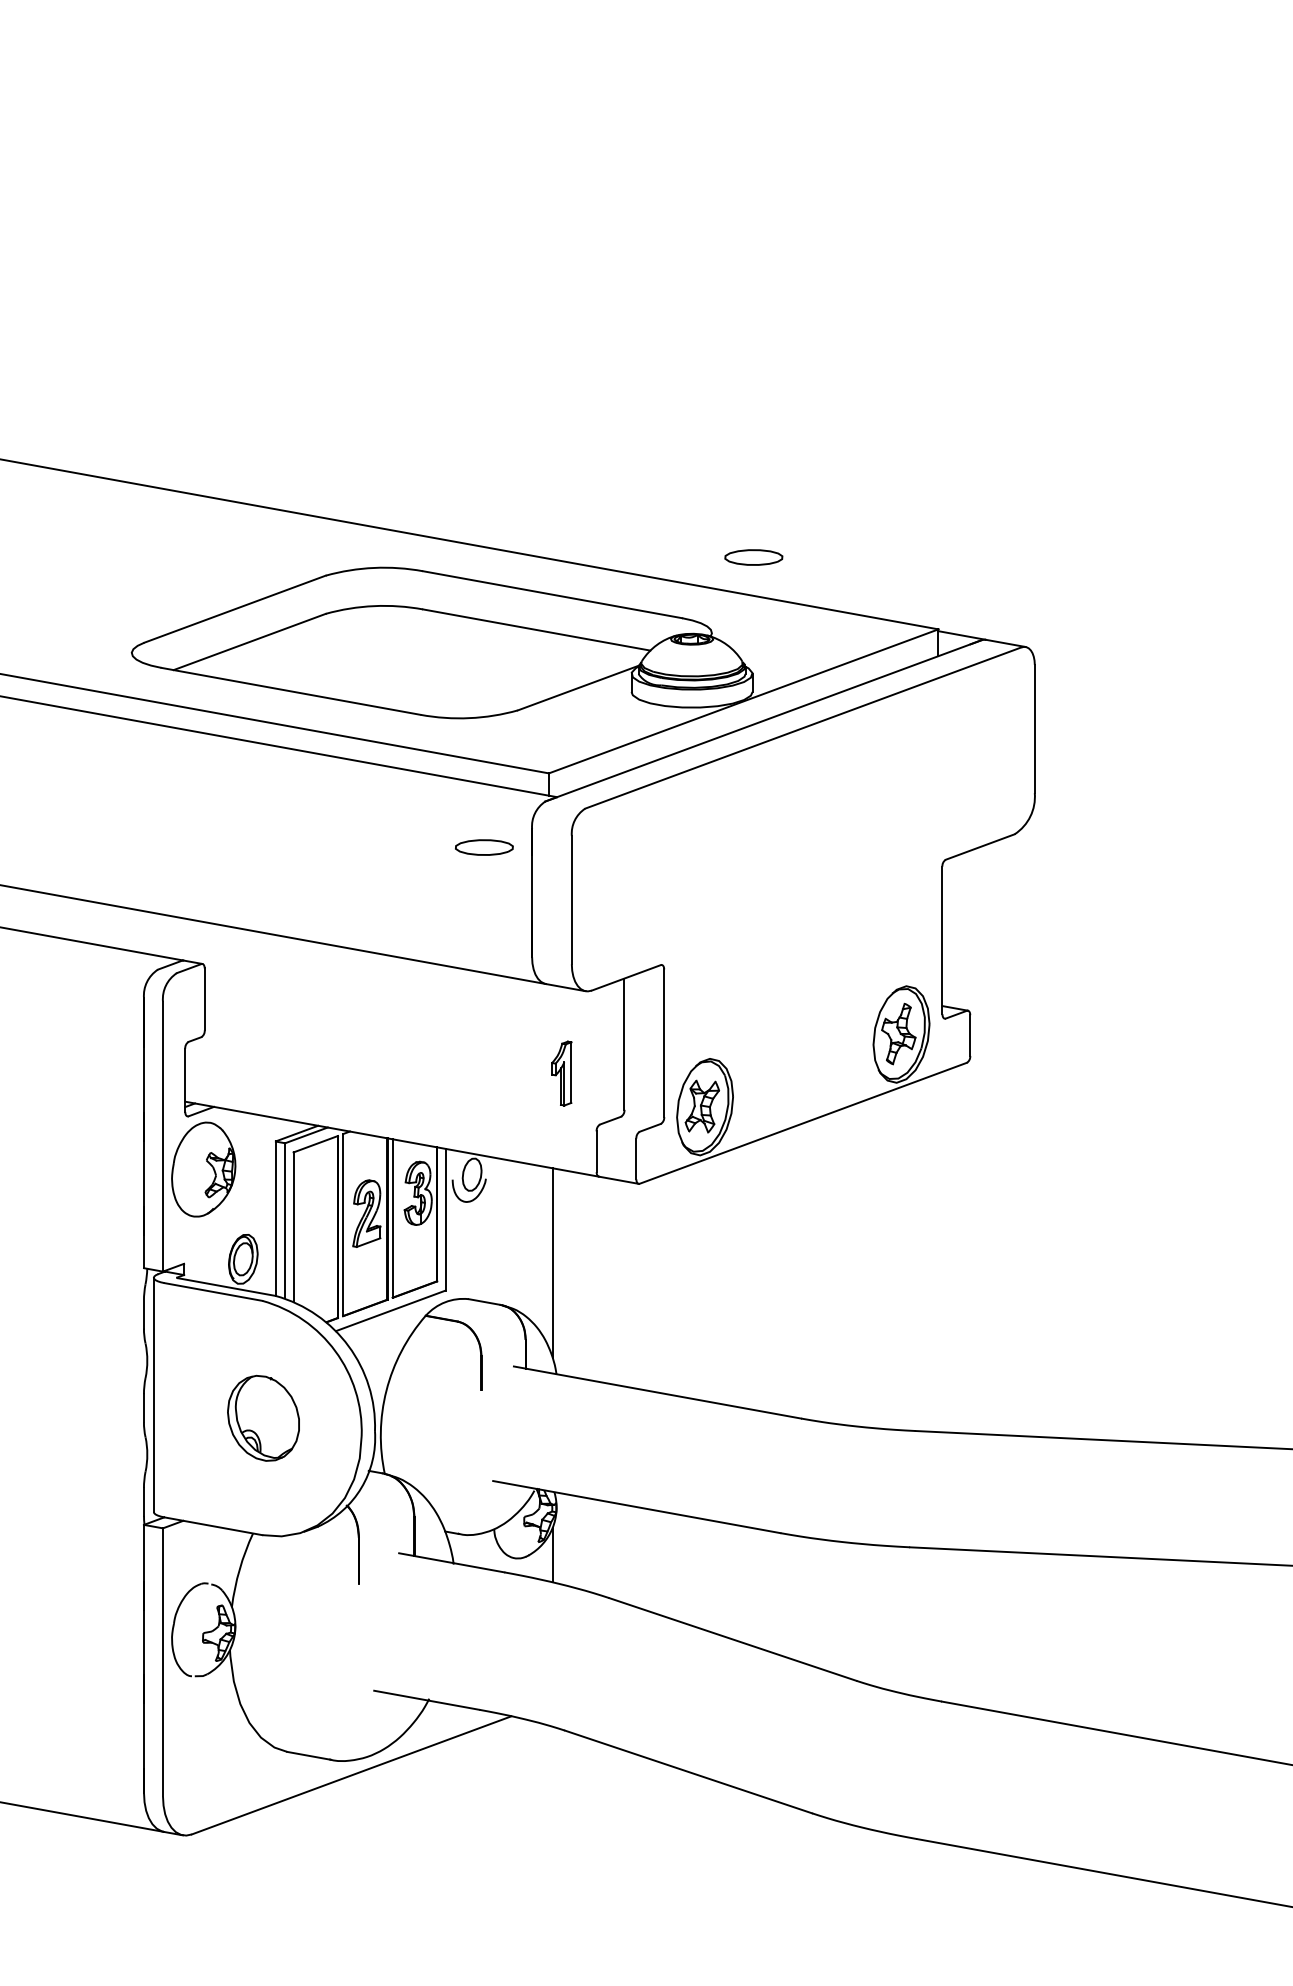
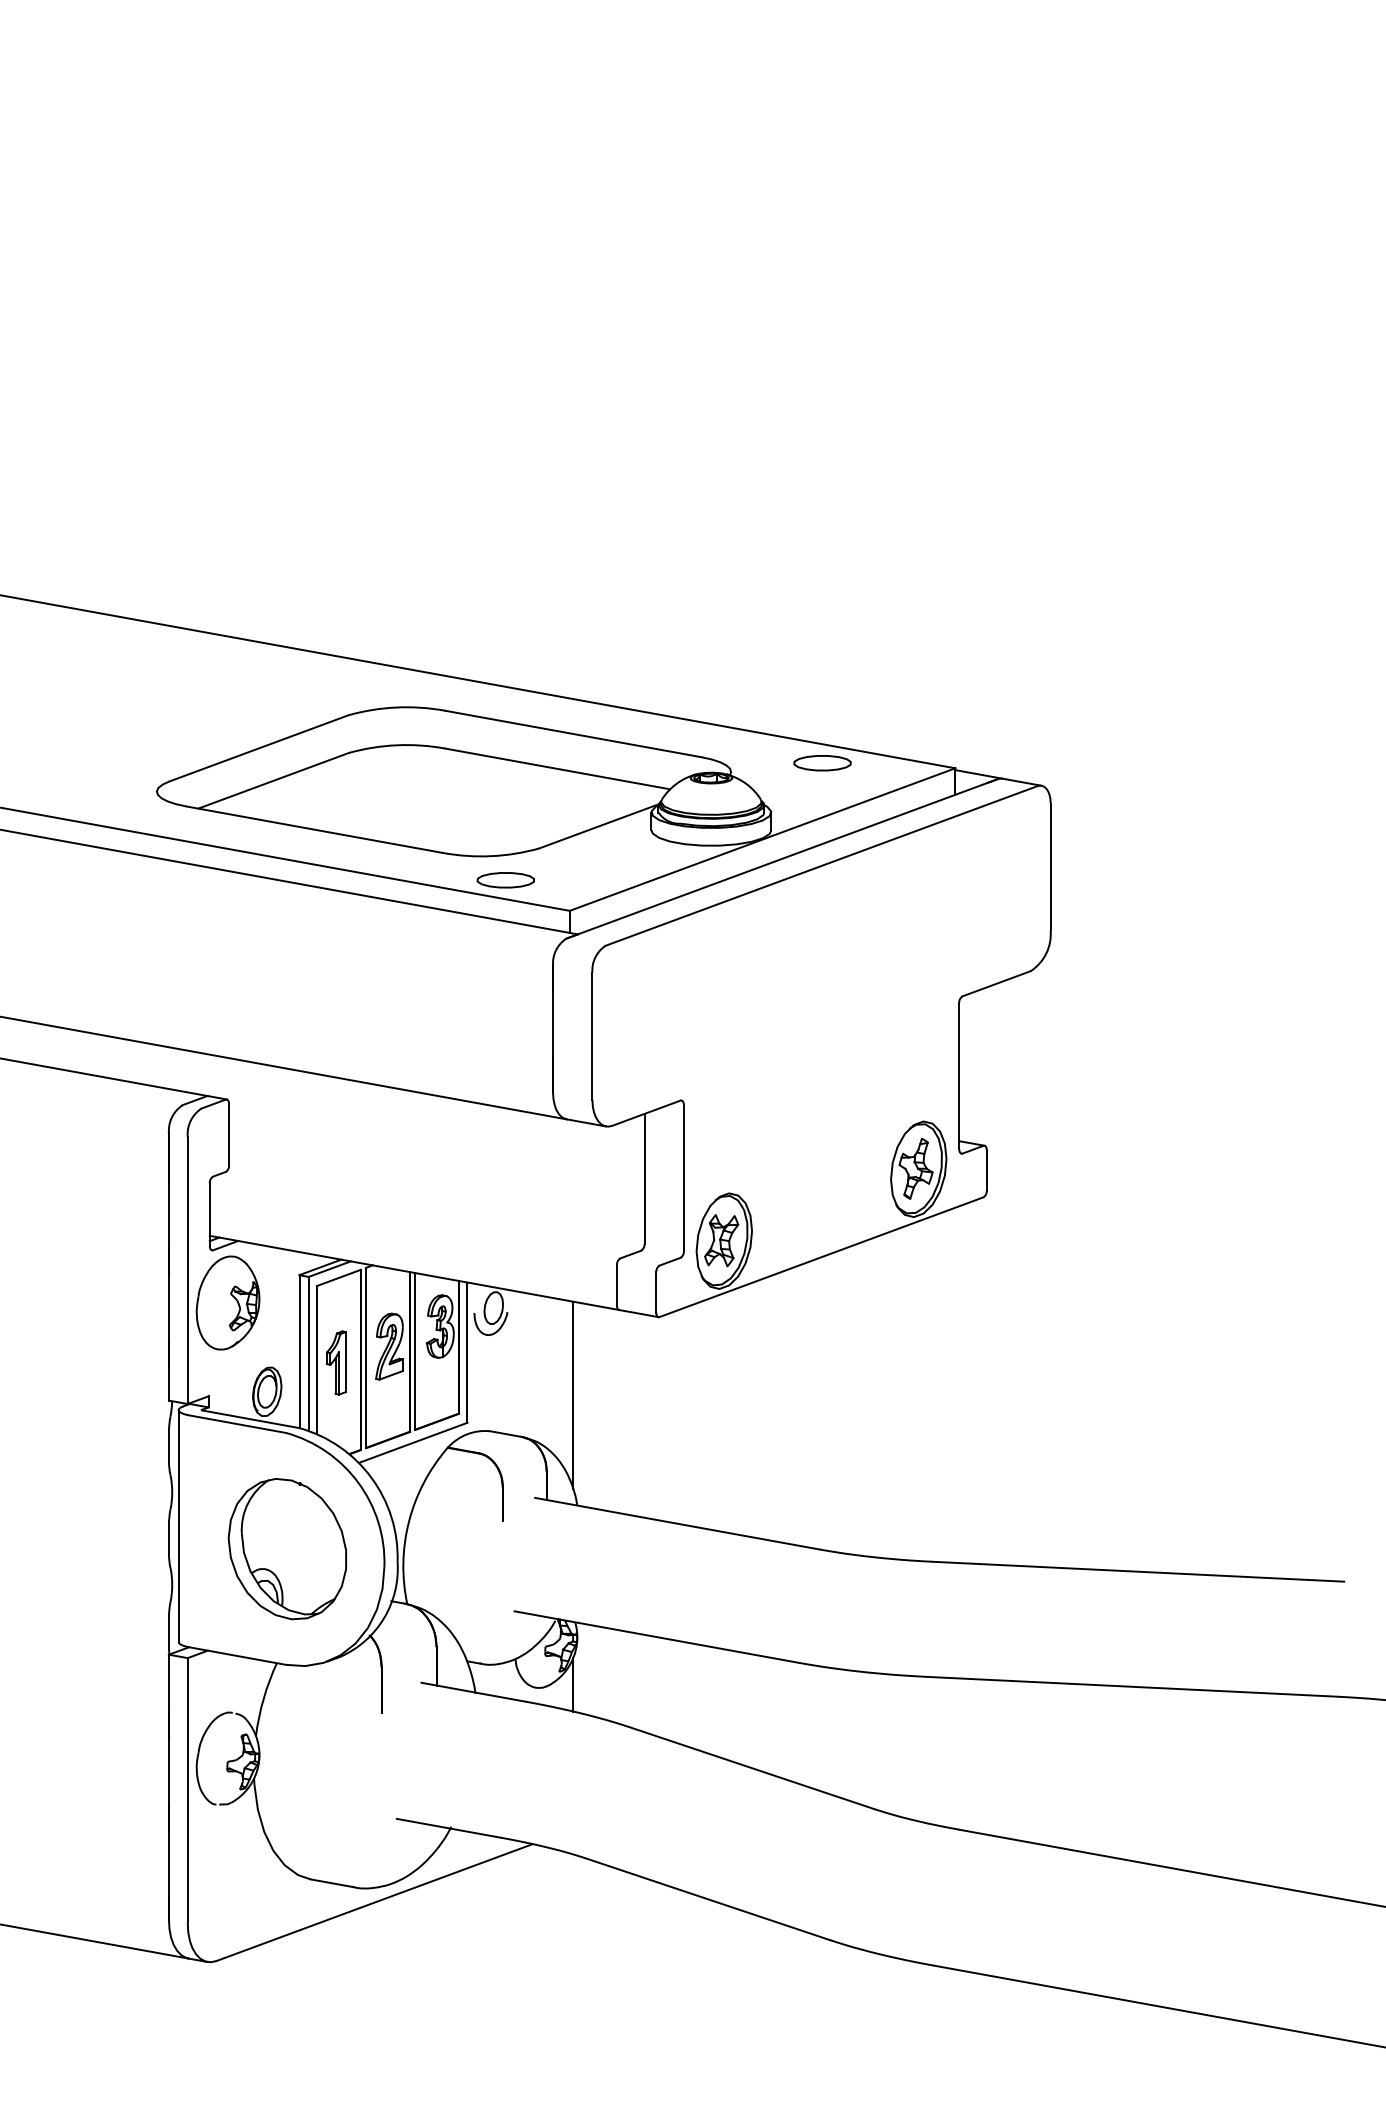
part: (753, 557) -> (822, 763), moved
part: (484, 847) -> (505, 880), moved
part: (561, 1073) -> (336, 1362), moved
part: (262, 1418) -> (286, 1549), size x1.67

